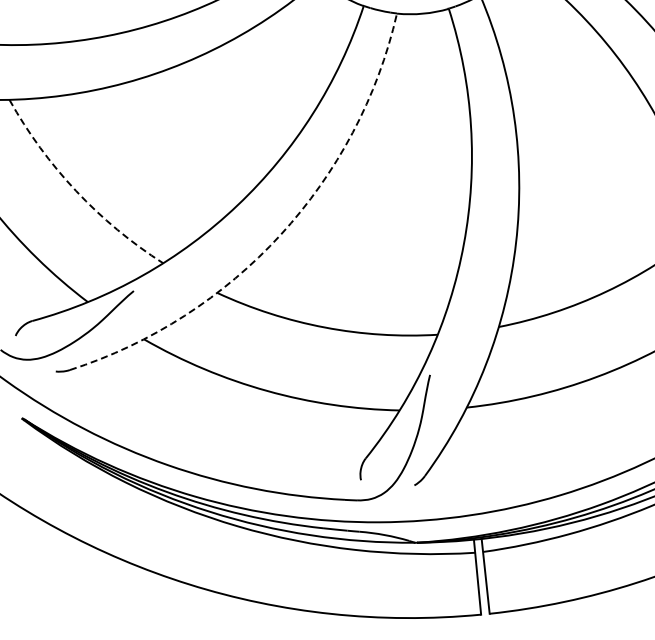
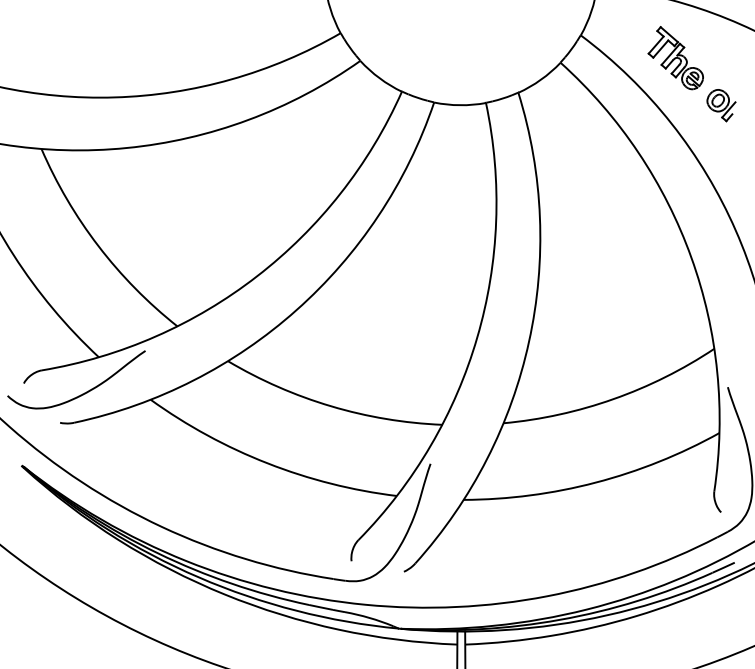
arc: (76, 191) -> (98, 246), dashed -> solid
arc: (280, 235) -> (296, 310), dashed -> solid

